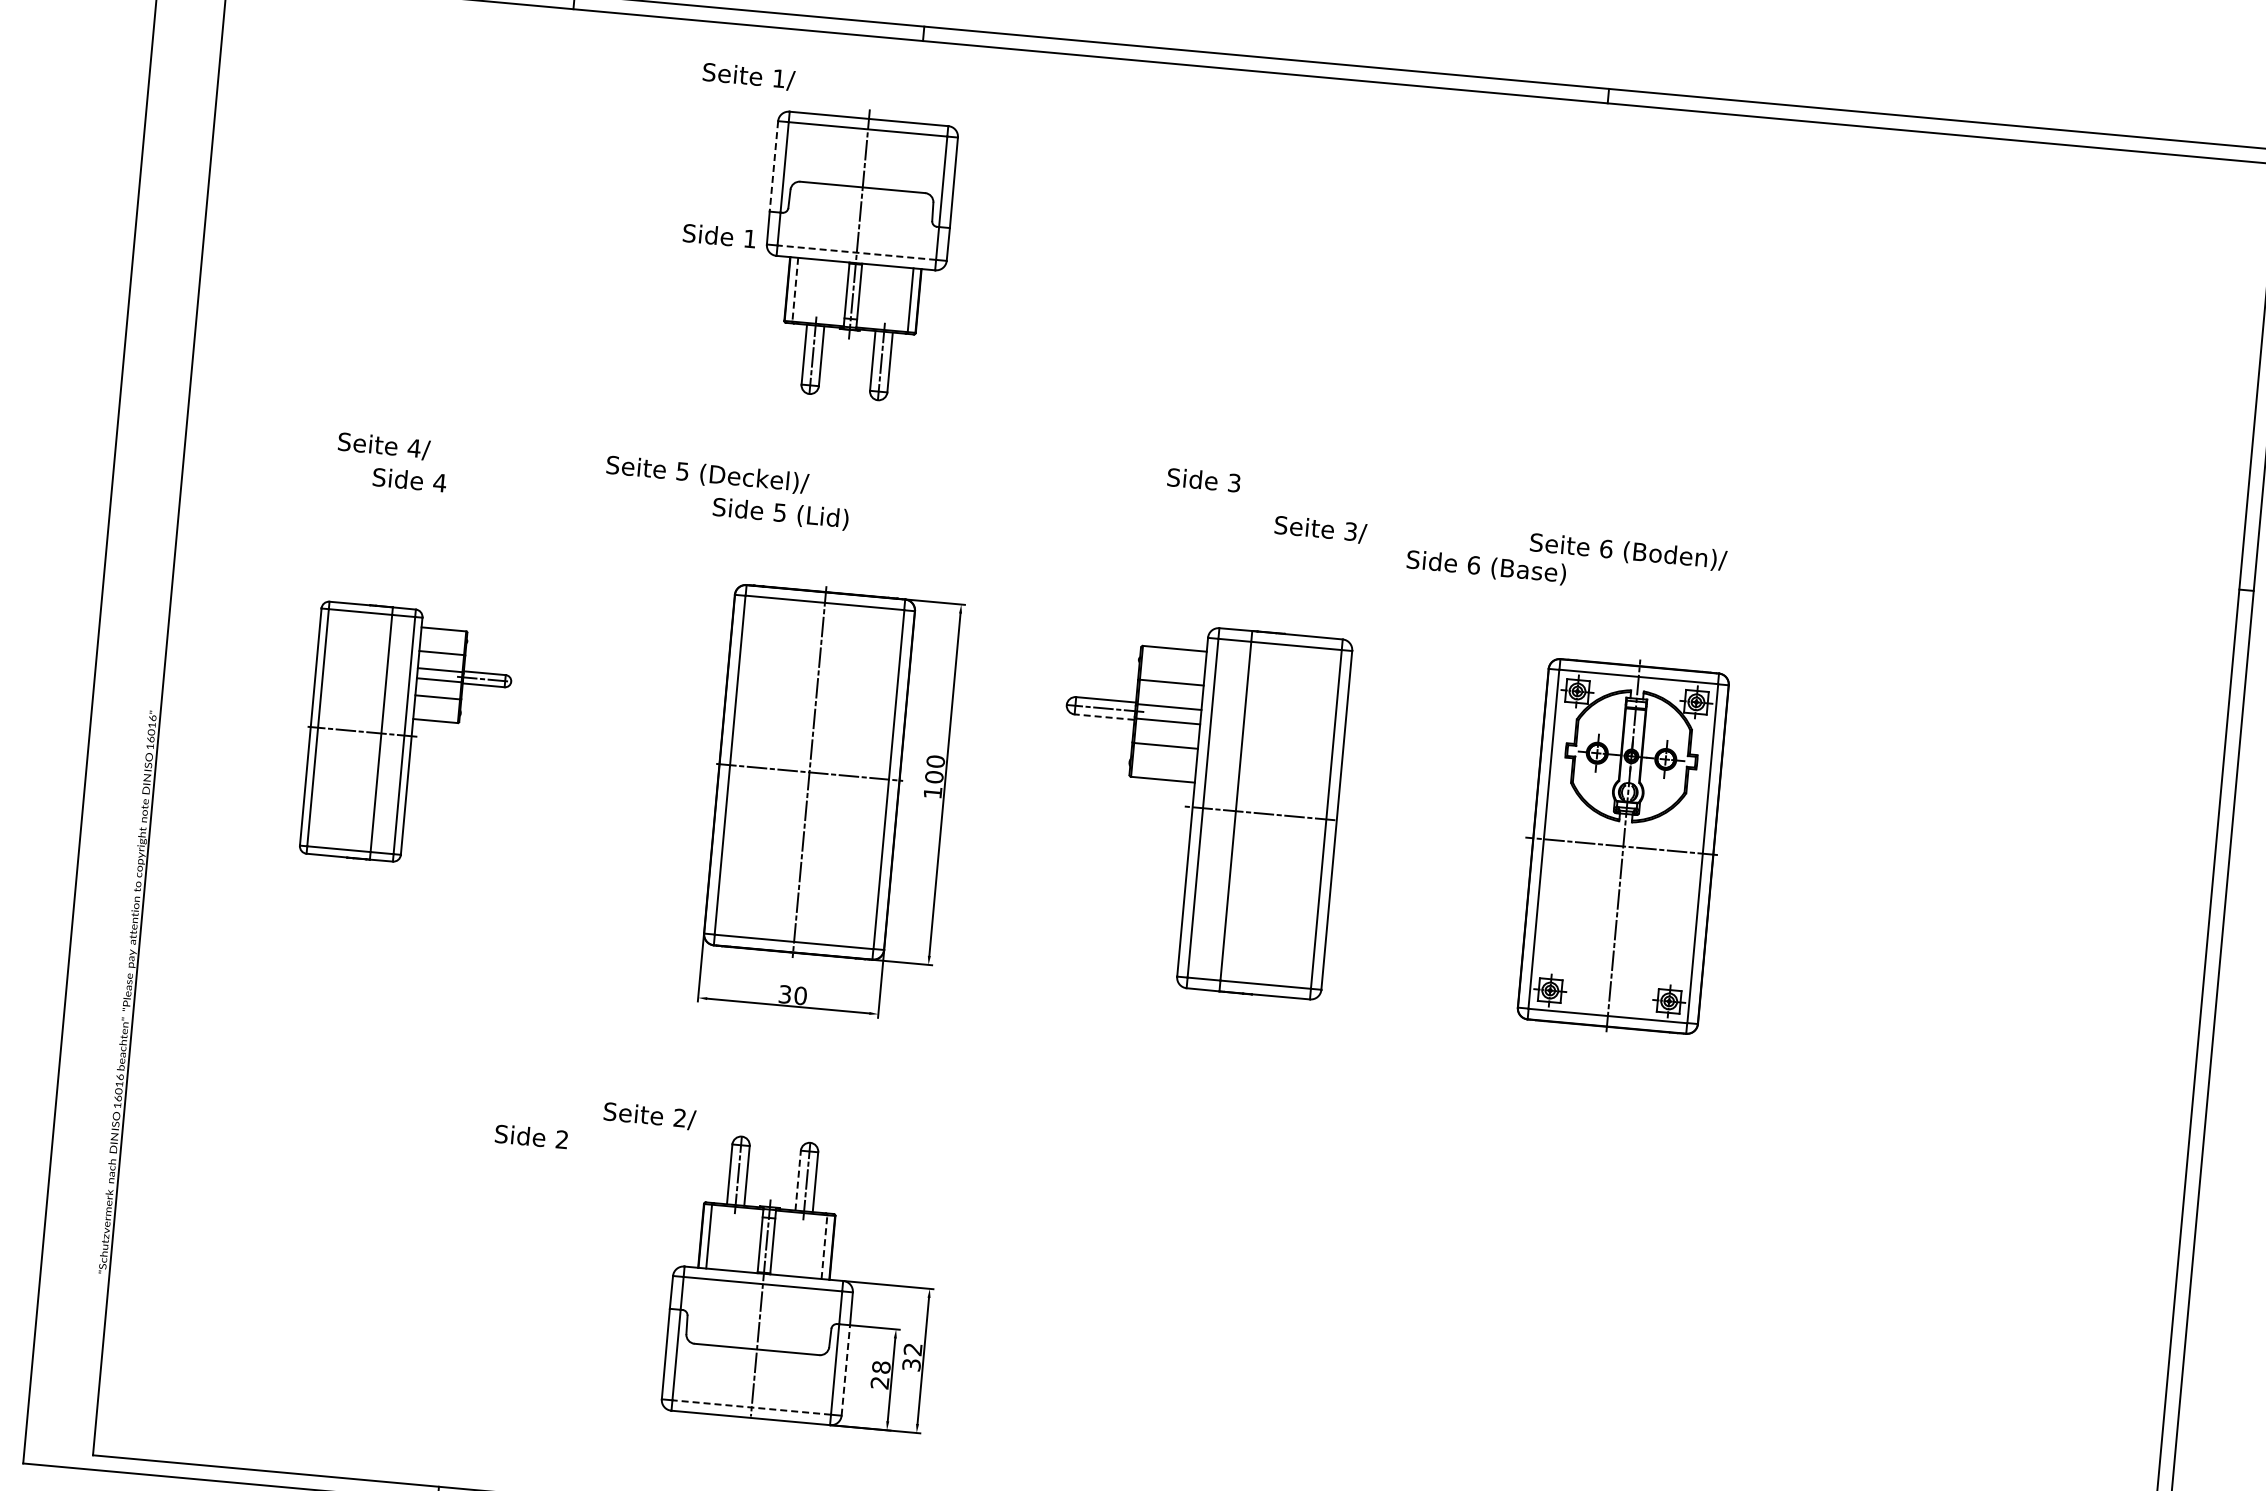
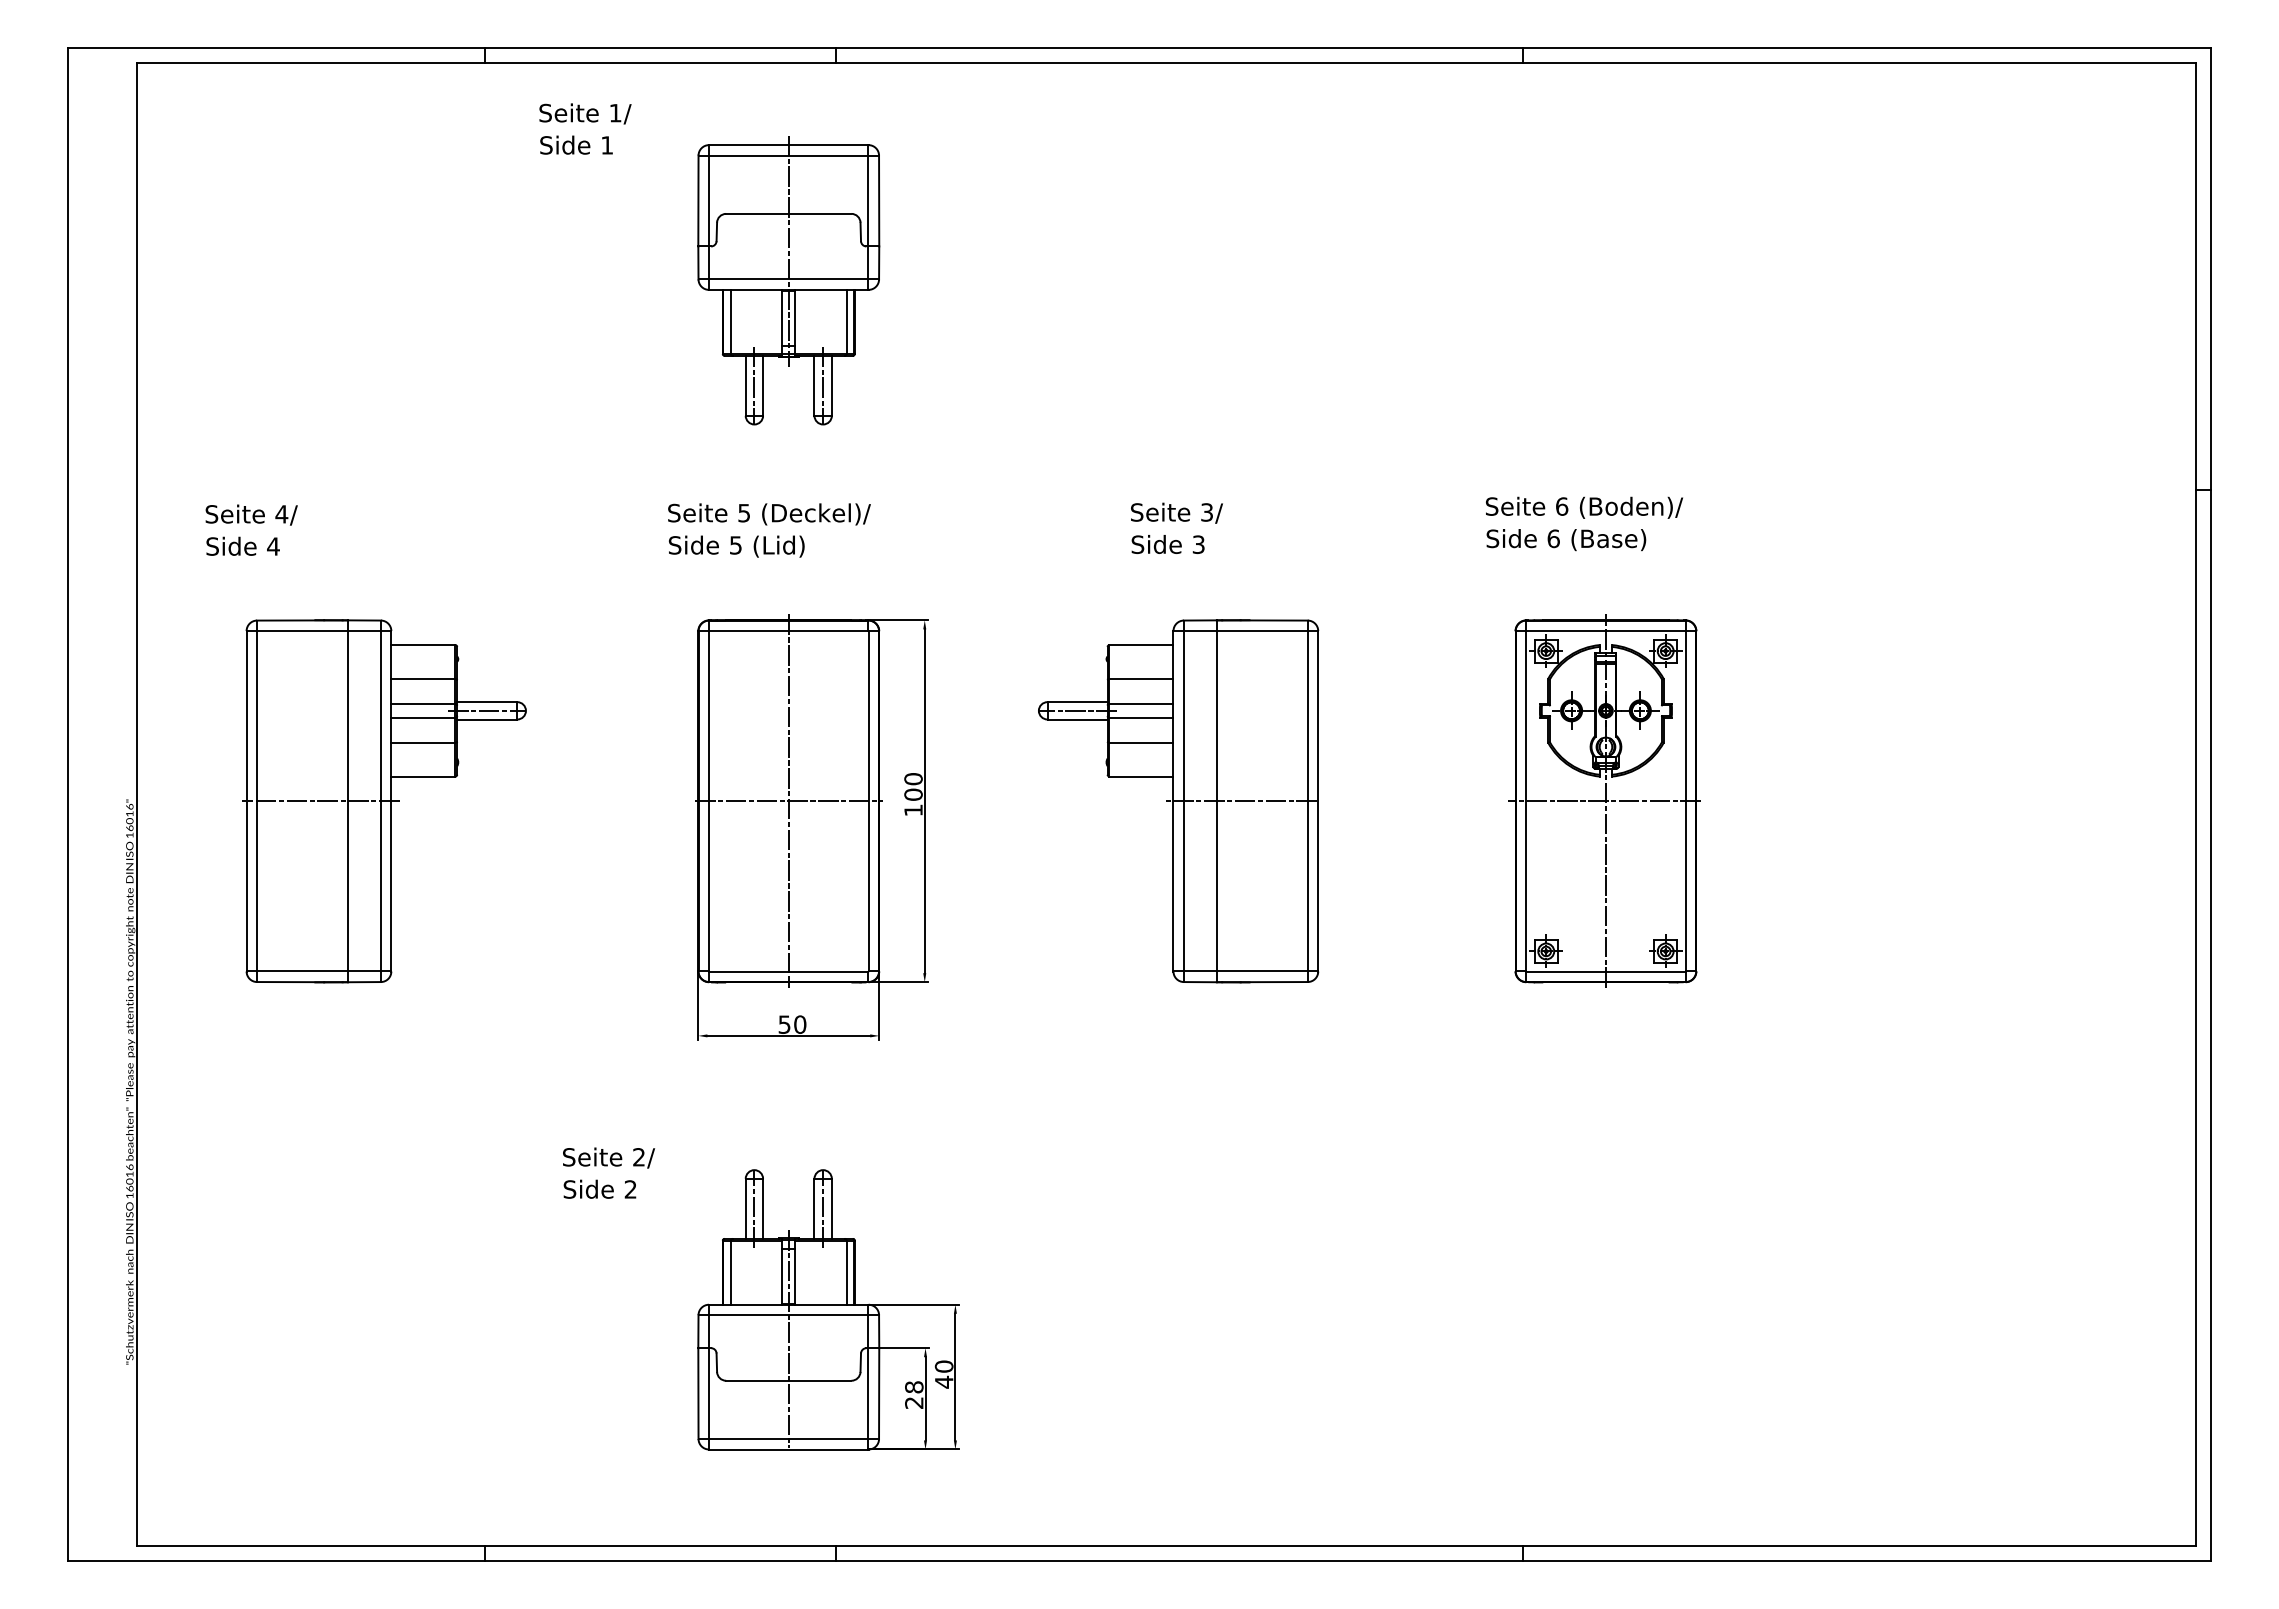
text: (749, 76) -> (585, 113), moved
line: (773, 166) -> (698, 201), dashed -> solid
text: (719, 235) -> (576, 144), moved
line: (856, 252) -> (788, 279), dashed -> solid
line: (794, 290) -> (730, 322), dashed -> solid
text: (384, 445) -> (251, 514), moved
text: (707, 475) -> (769, 514), moved
text: (409, 479) -> (242, 545), moved
text: (1203, 480) -> (1167, 544), moved
text: (1320, 528) -> (1176, 512), moved
text: (1486, 568) -> (1566, 540), moved
line: (1104, 717) -> (1077, 719), dashed -> solid
part: (406, 735) -> (384, 801), size x1.43
text: (785, 994) -> (784, 1024), 30 -> 50
text: (650, 1115) -> (609, 1157), moved
text: (531, 1135) -> (599, 1188), moved
line: (798, 1180) -> (814, 1208), dashed -> solid
line: (824, 1246) -> (846, 1272), dashed -> solid
text: (911, 1357) -> (943, 1374), 32 -> 40
line: (846, 1370) -> (879, 1393), dashed -> solid
line: (751, 1407) -> (788, 1439), dashed -> solid

